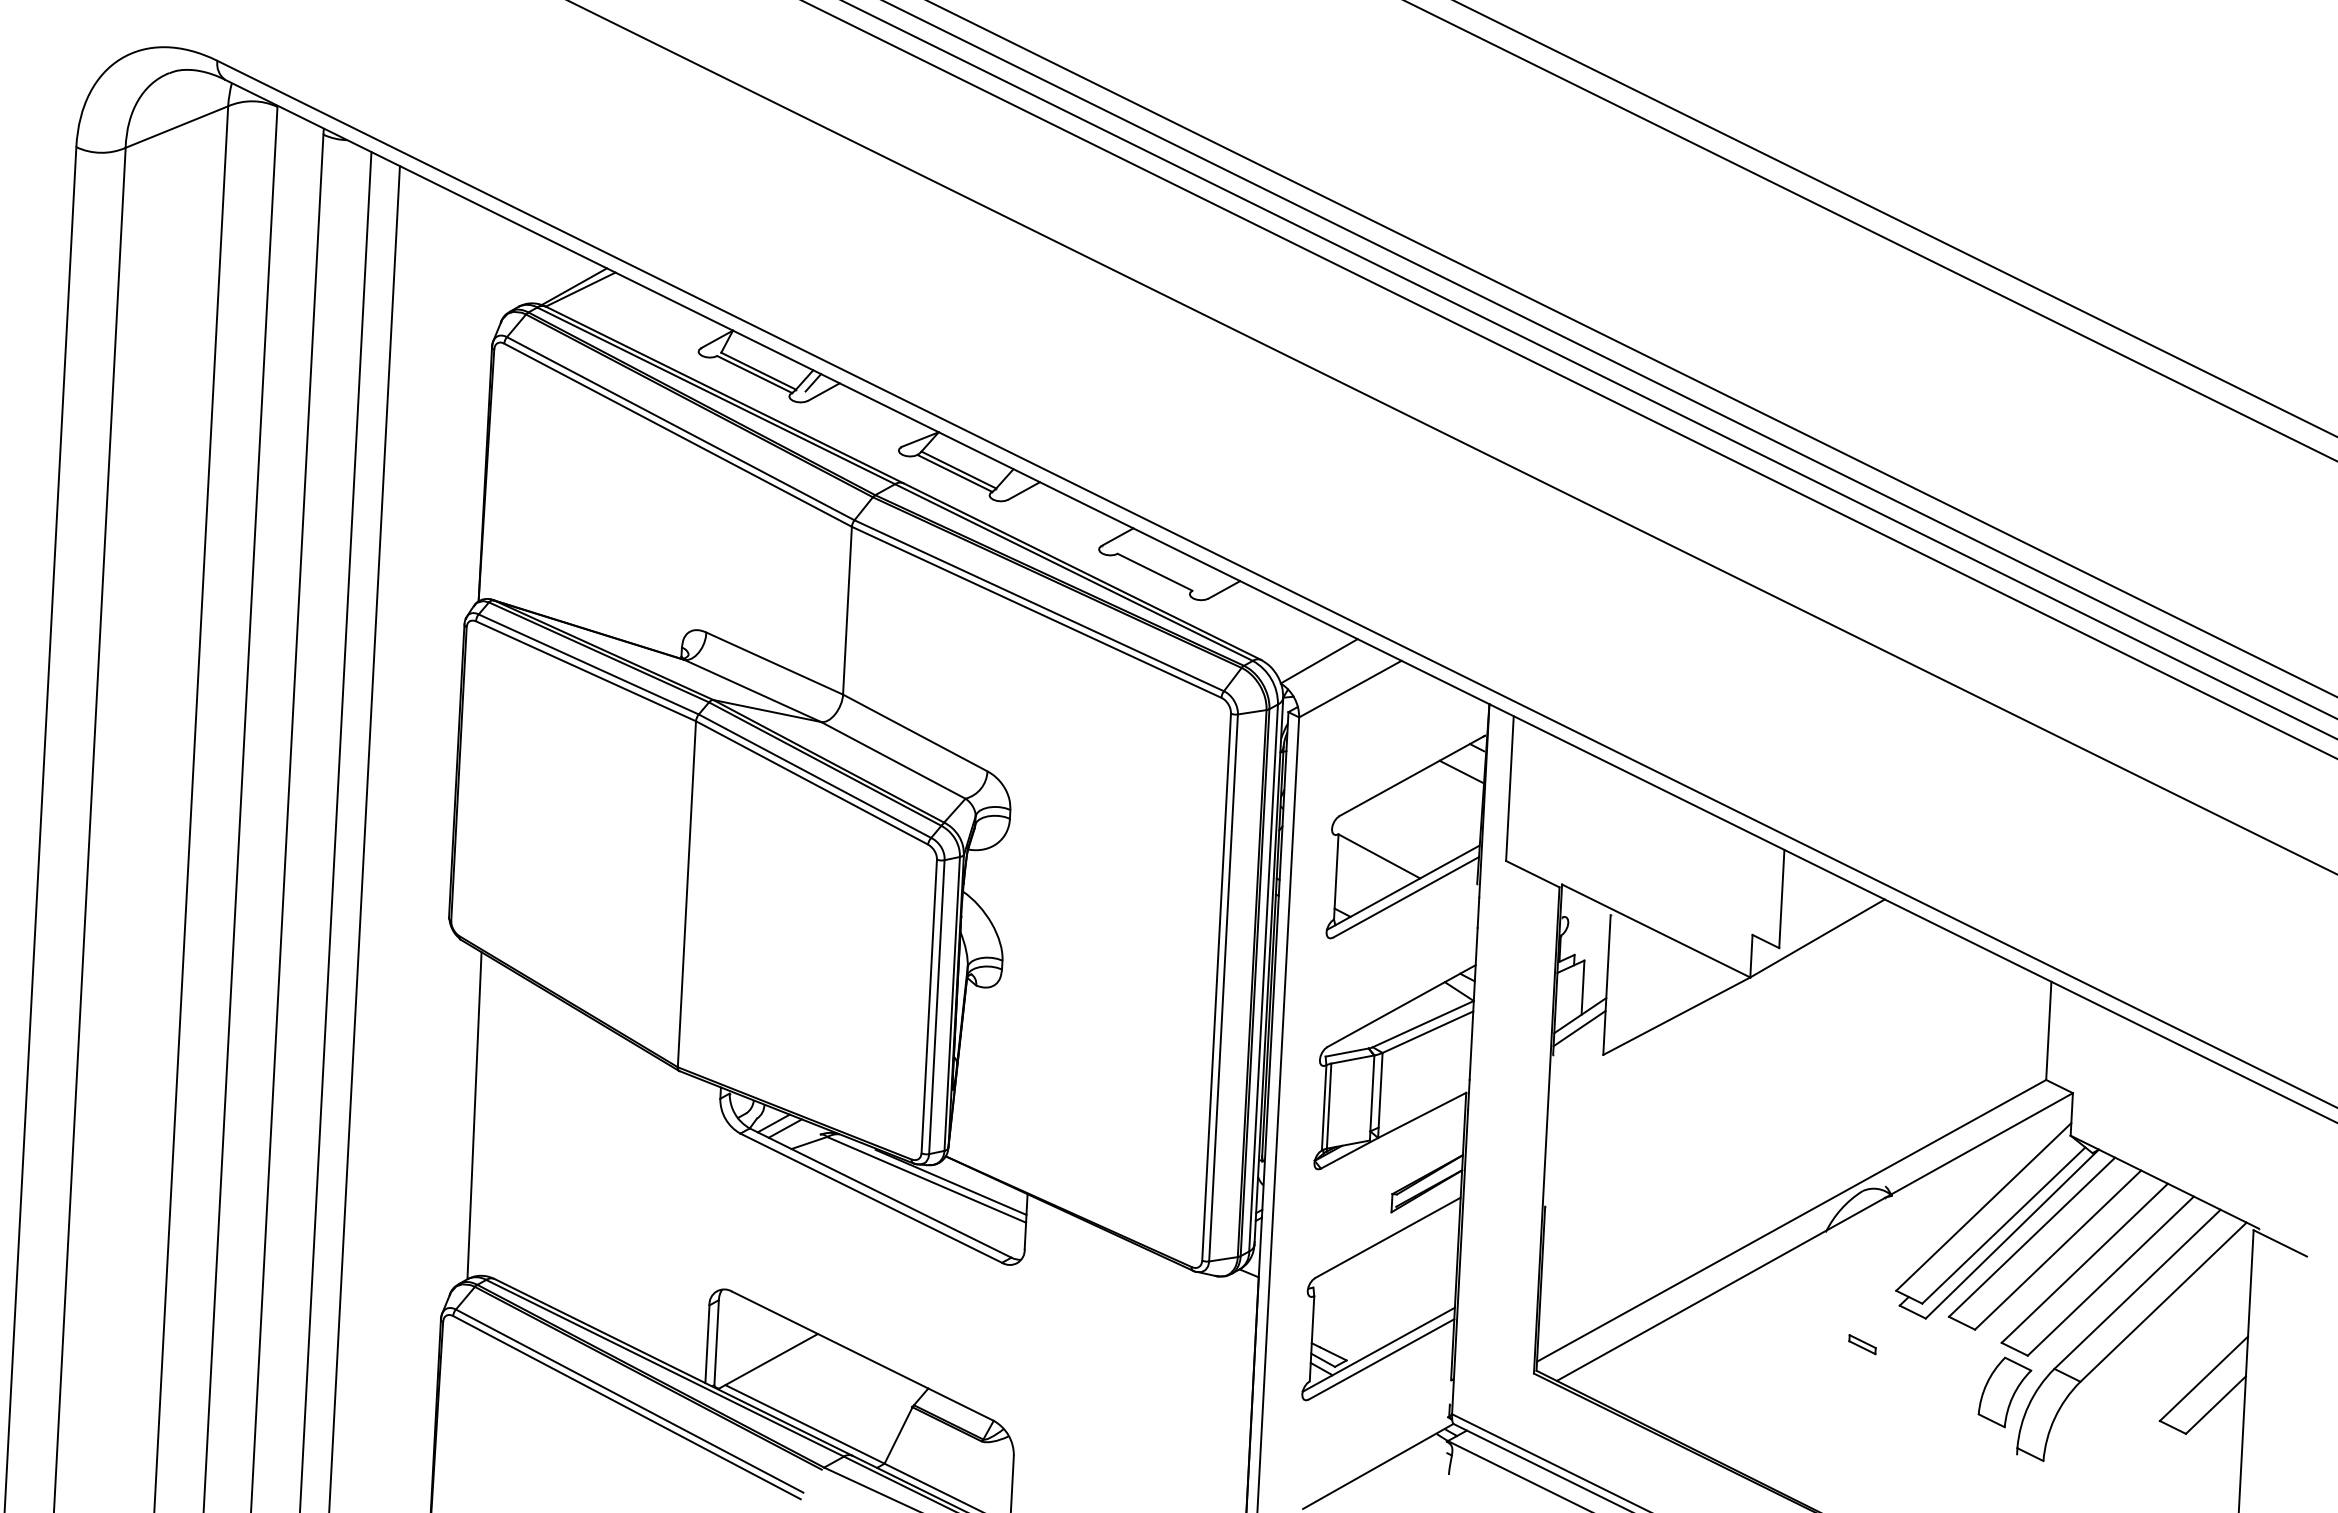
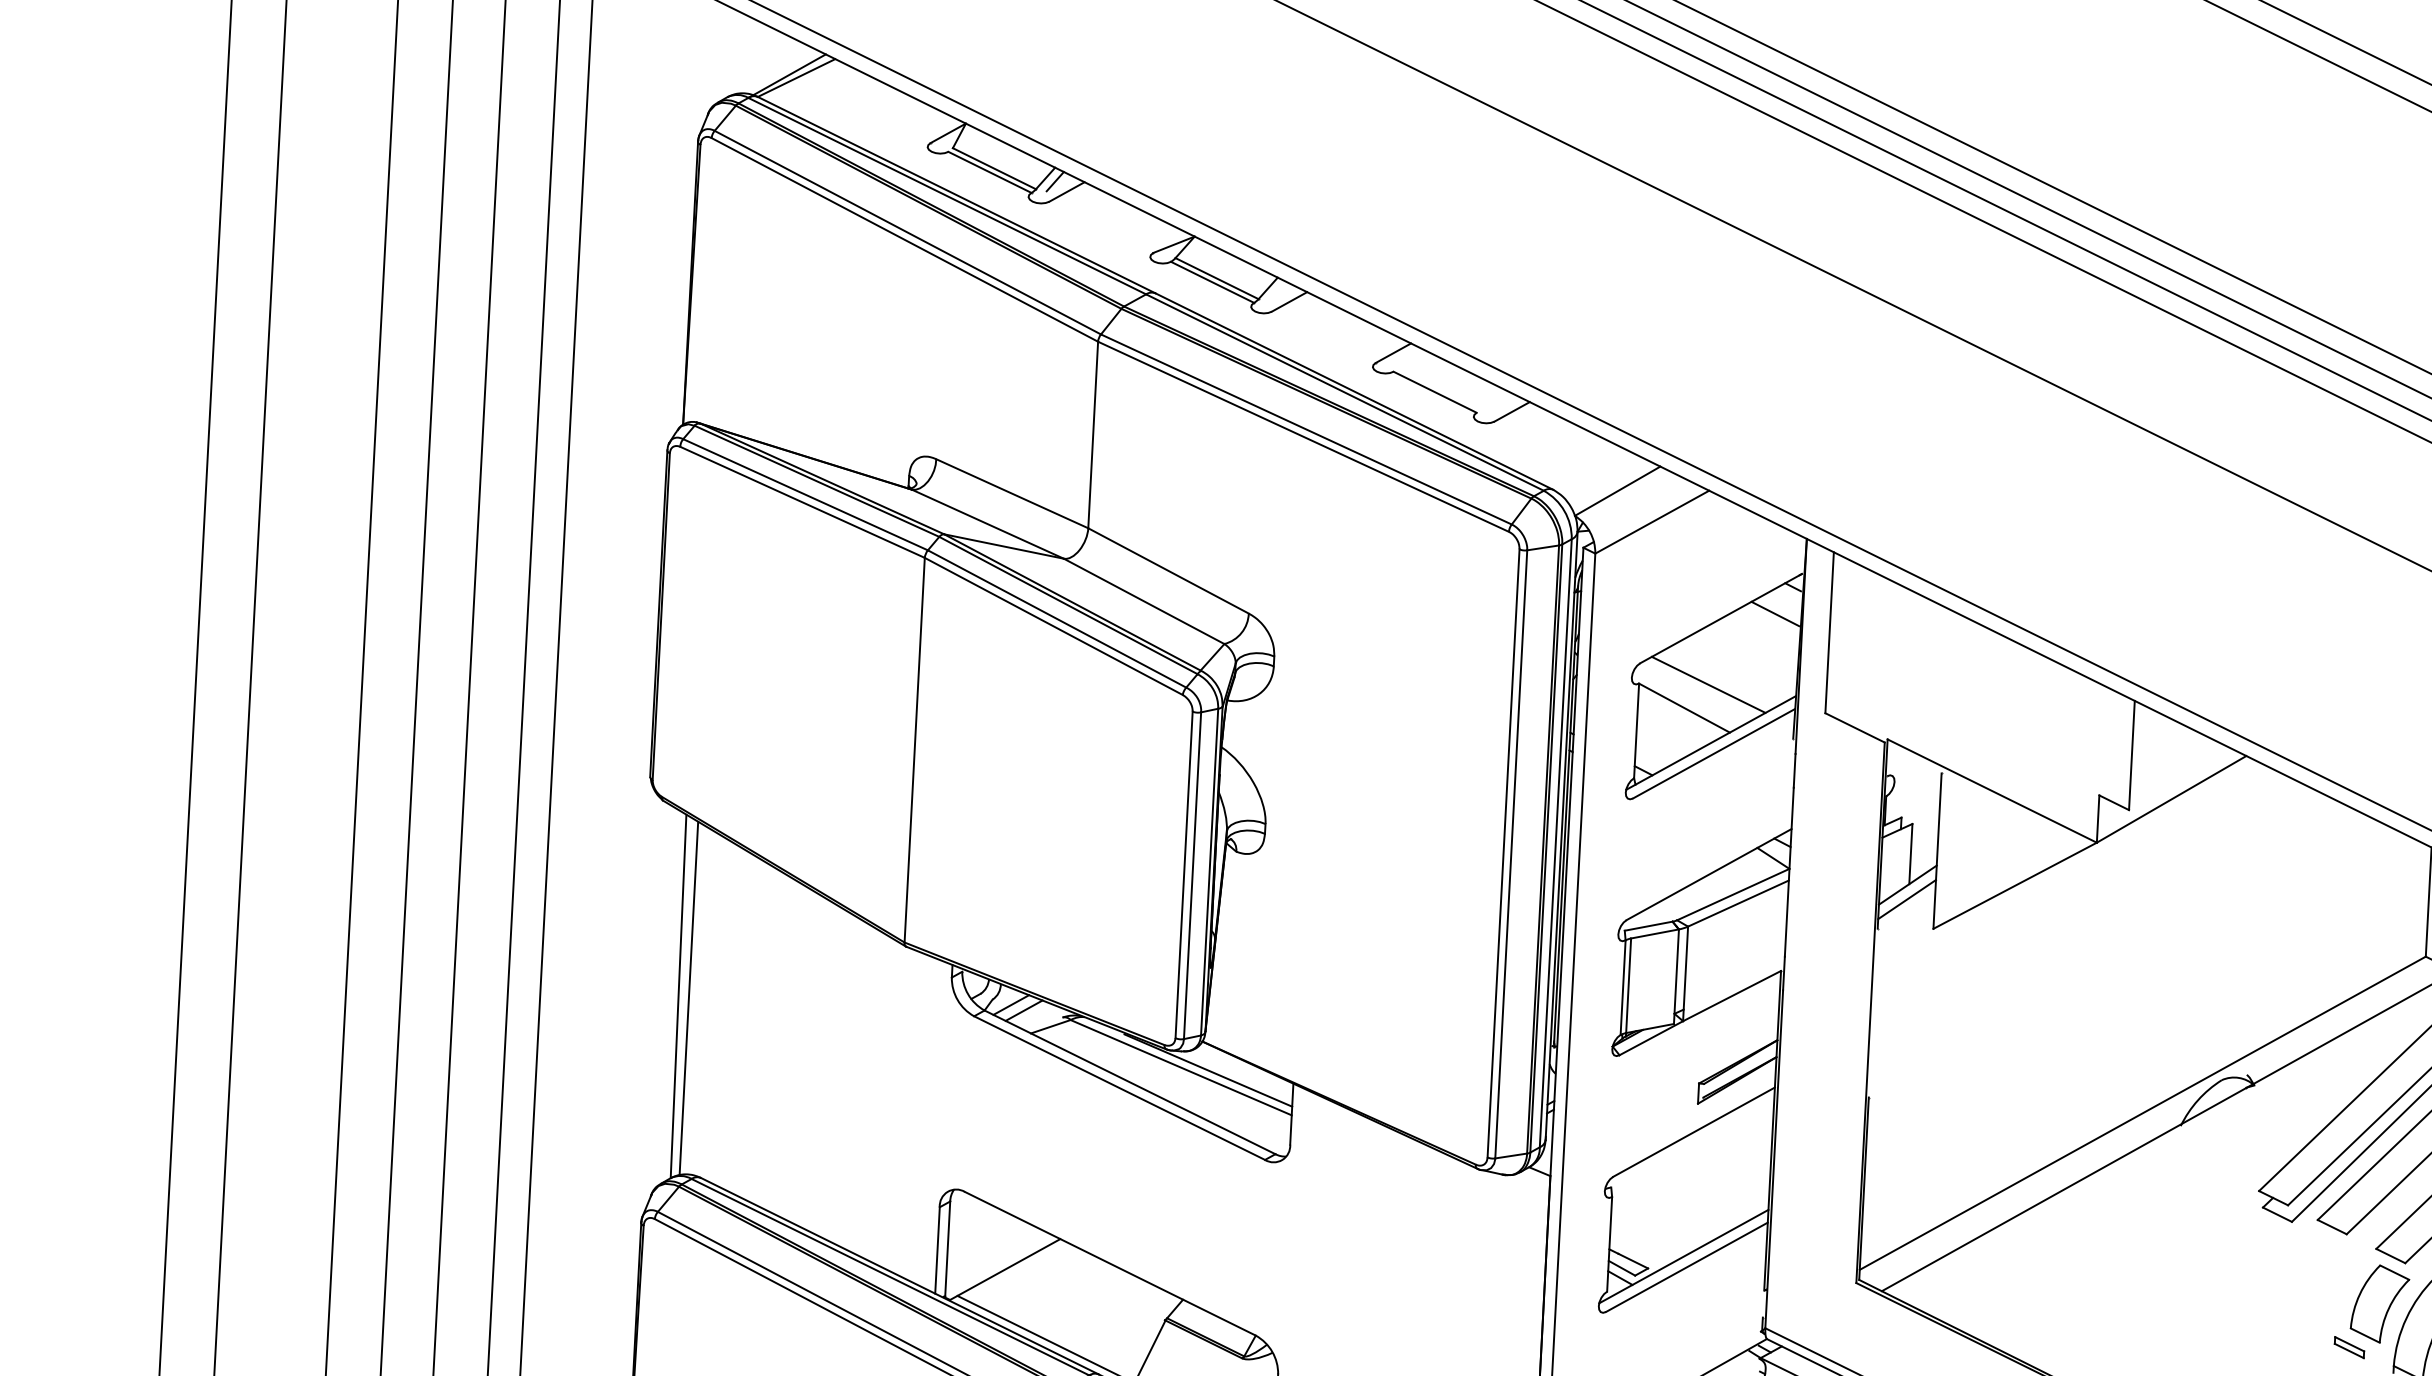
line: (1401, 835) -> (1709, 684), added
line: (483, 1117) -> (688, 998), added
part: (1862, 1344) -> (2349, 1347), moved

